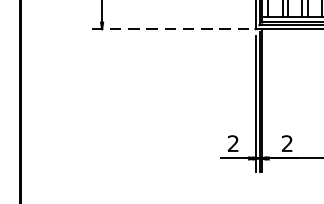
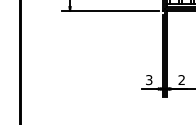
line: (167, 28) -> (109, 10), dashed -> solid
text: (233, 144) -> (149, 80), 2 -> 3

